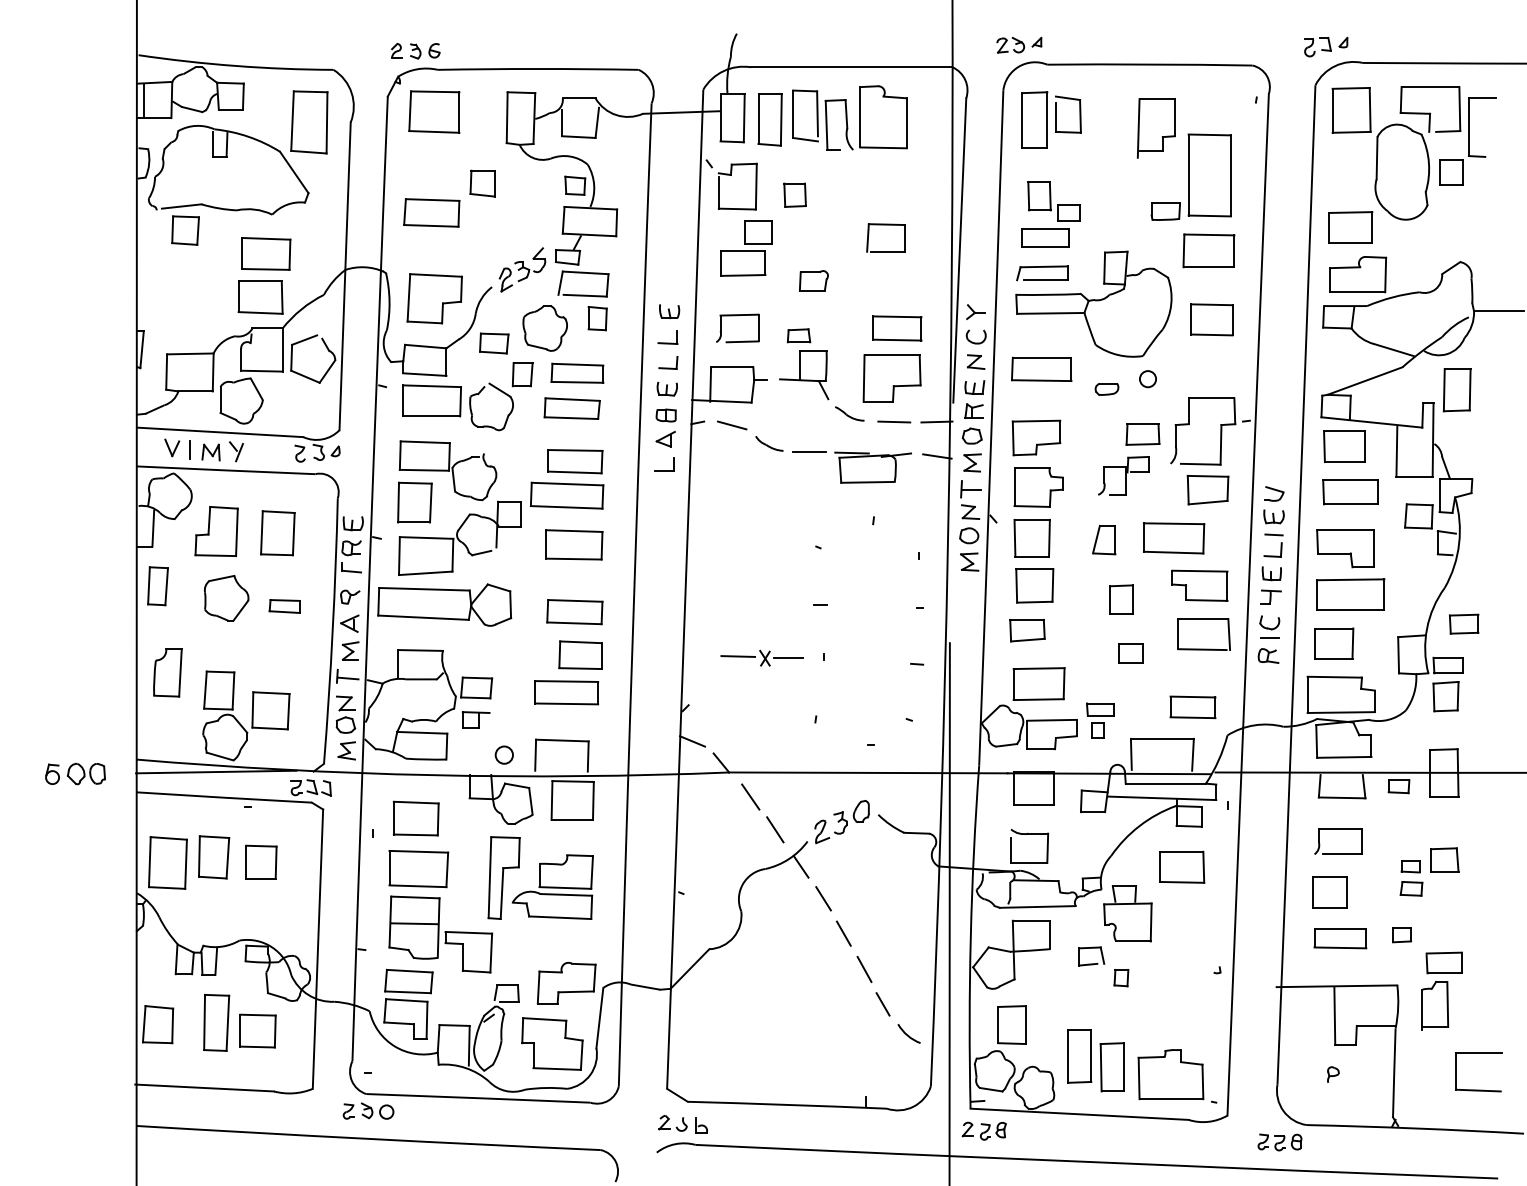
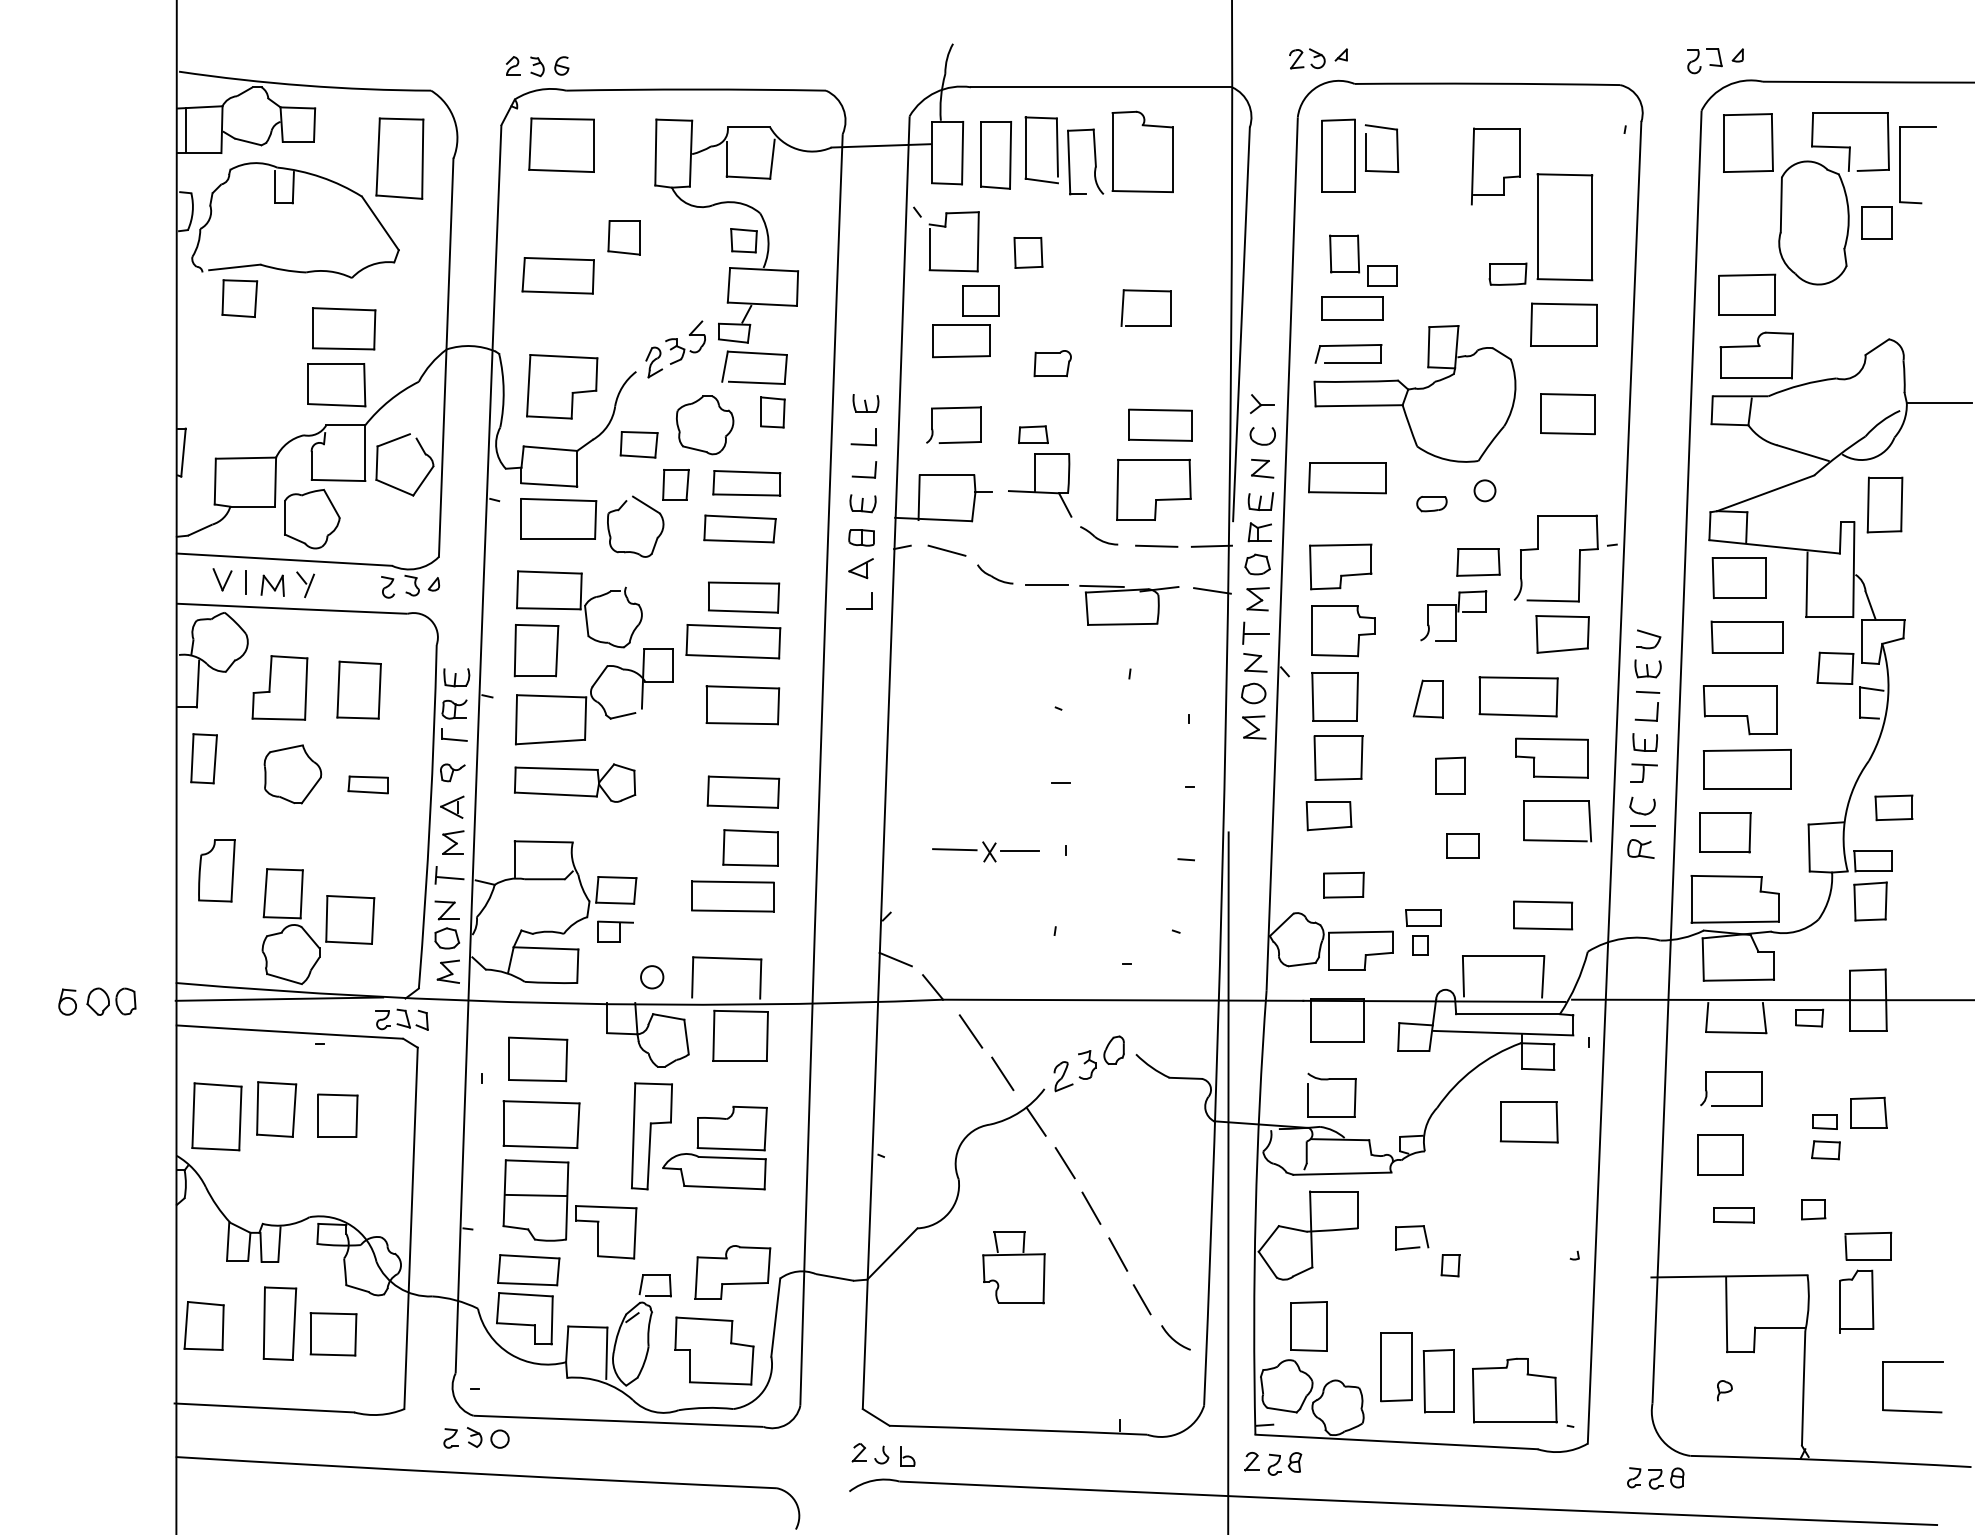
part: (444, 604) -> (574, 782), size x0.7
part: (1038, 683) -> (1343, 884), size x0.6
part: (1127, 913) -> (1013, 1267), moved
part: (1340, 939) -> (1733, 1215), size x0.6

